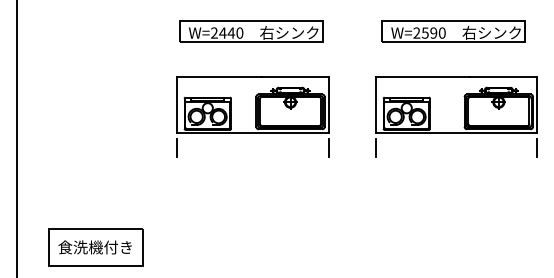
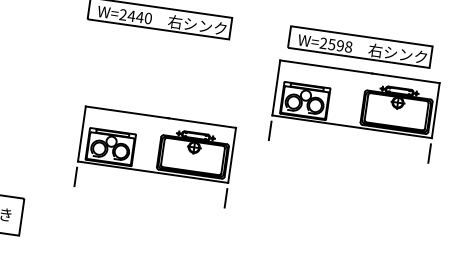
text: (441, 33) -> (347, 47), W=2590 -> W=2598
part: (252, 116) -> (154, 156), moved
part: (456, 116) -> (354, 110), moved

